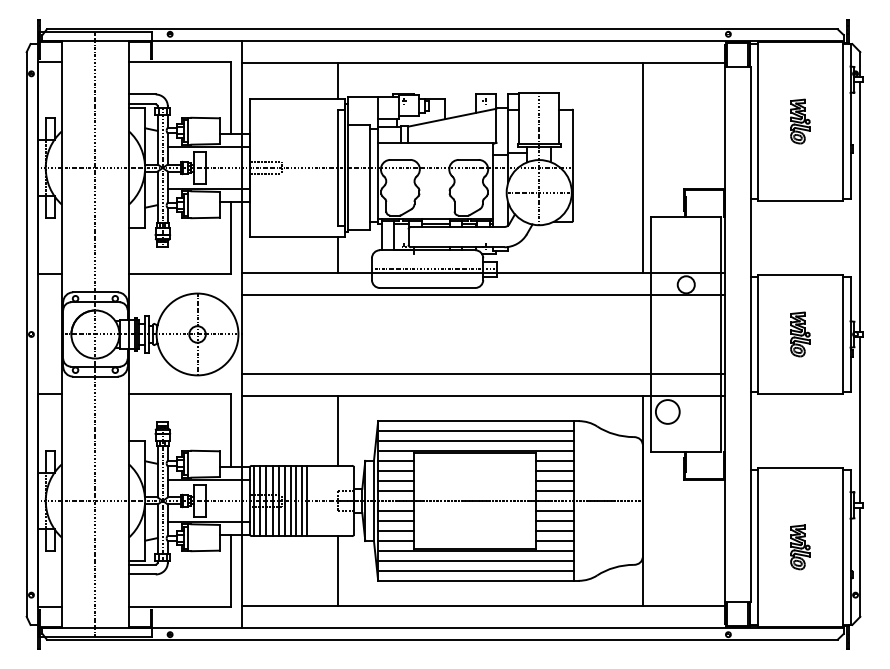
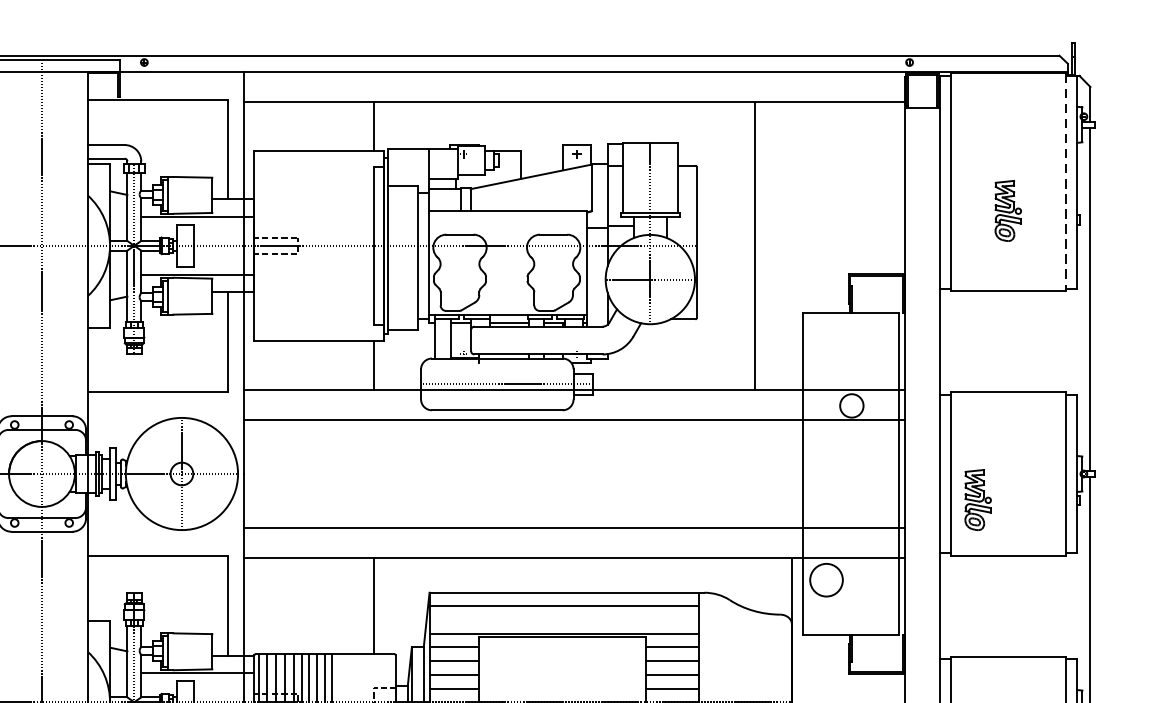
part: (800, 121) -> (1008, 210), moved
line: (842, 122) -> (1065, 183), solid -> dashed
line: (642, 167) -> (754, 245), moved
part: (800, 334) -> (978, 500), moved
line: (476, 441) -> (564, 620), removed

